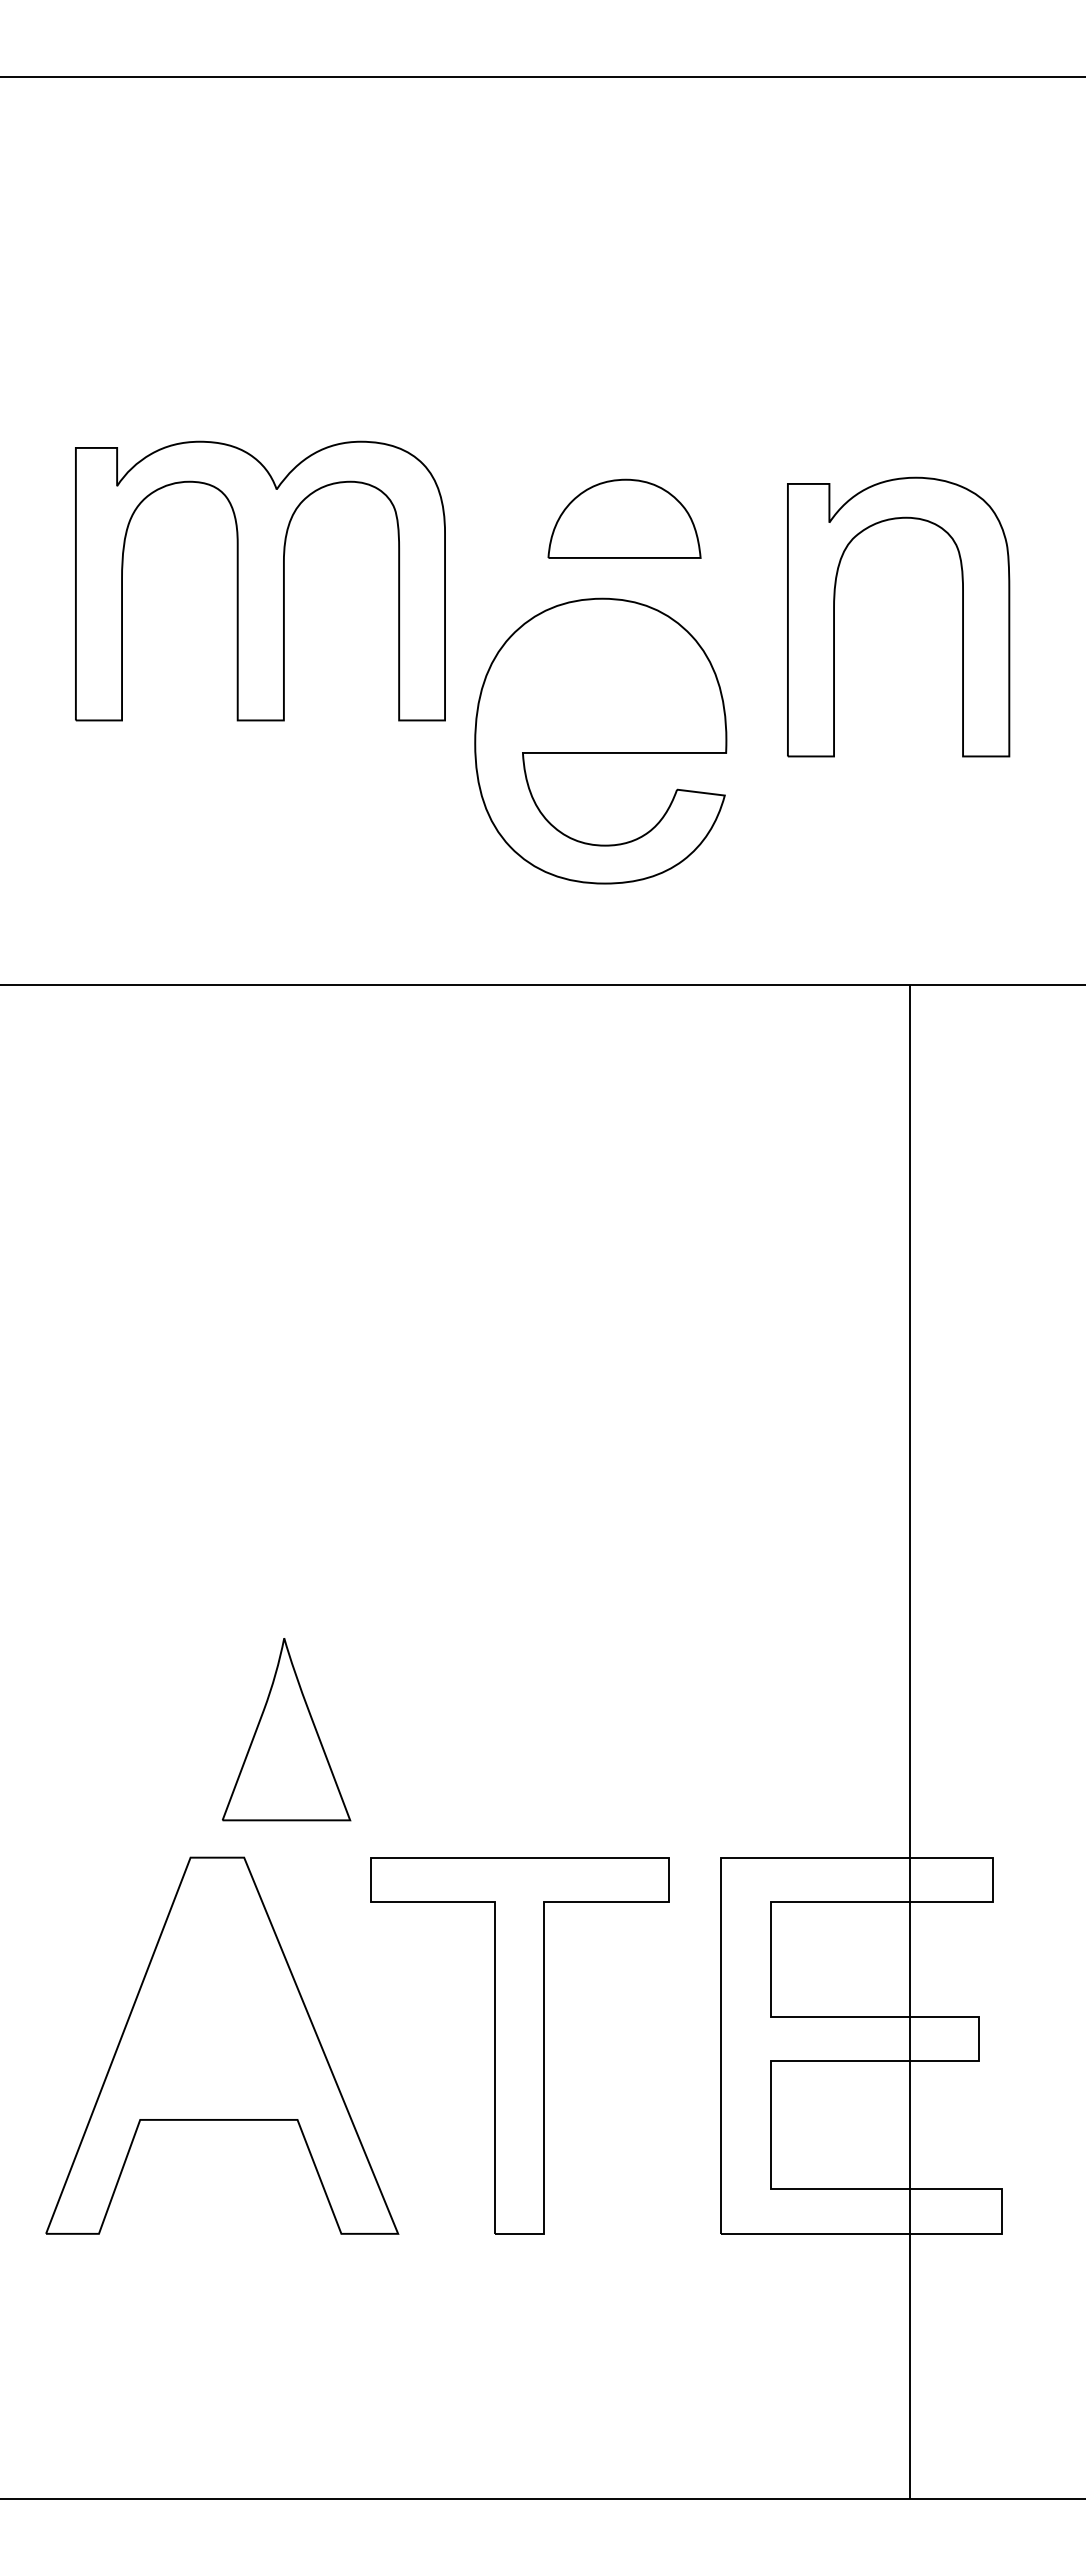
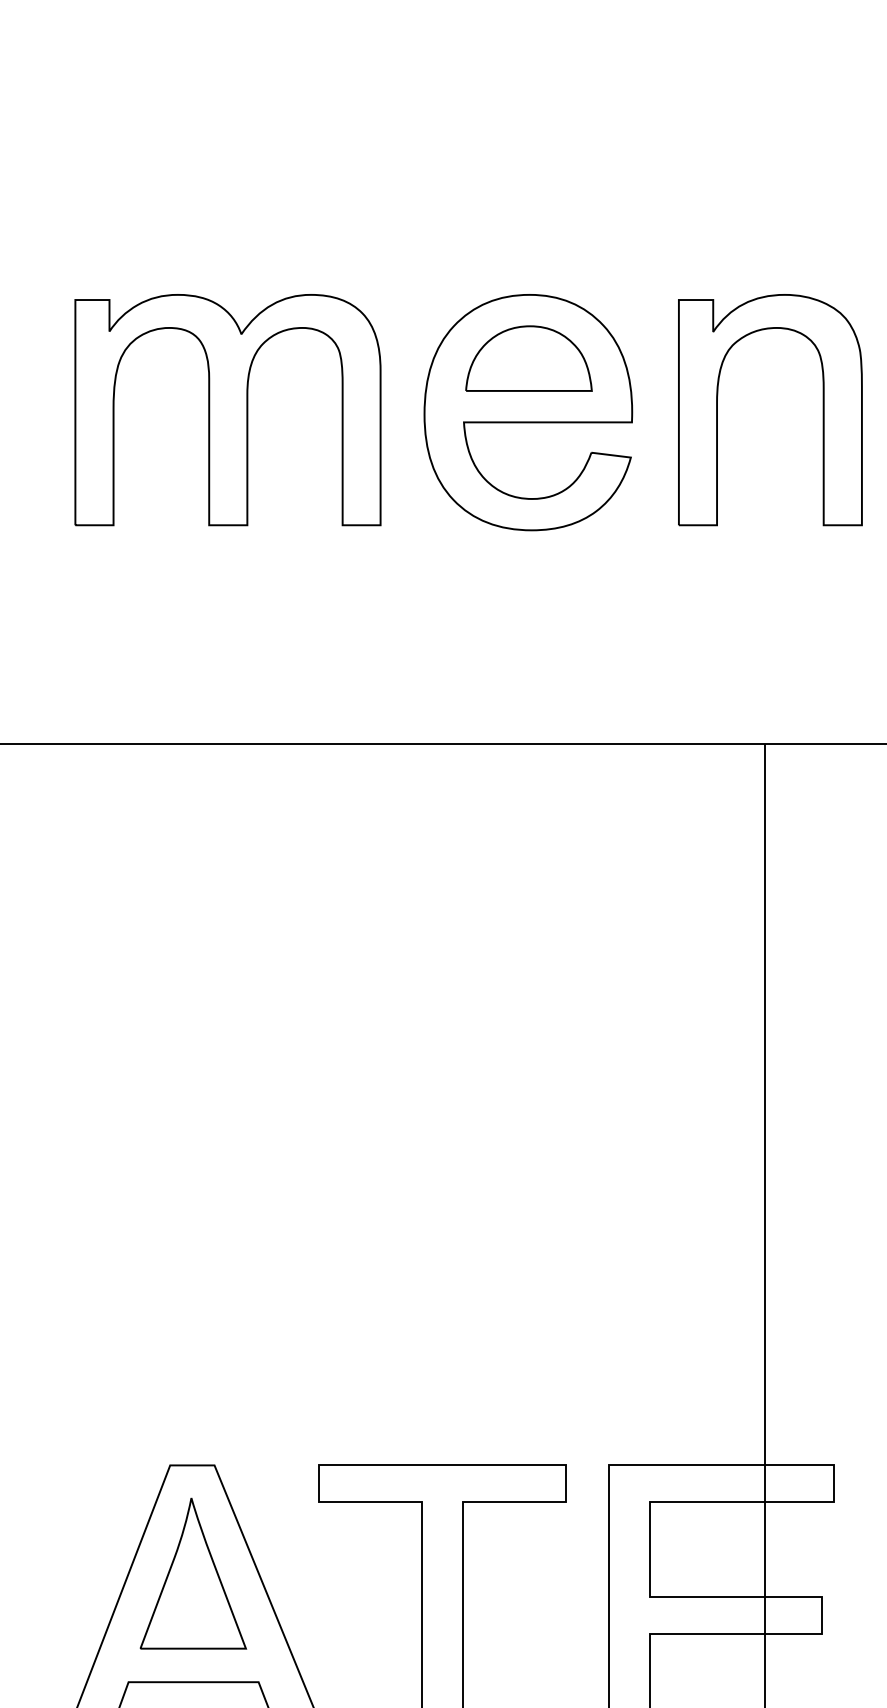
part: (834, 616) -> (717, 409), moved
part: (600, 740) -> (528, 412), moved
part: (286, 1729) -> (193, 1573), moved

